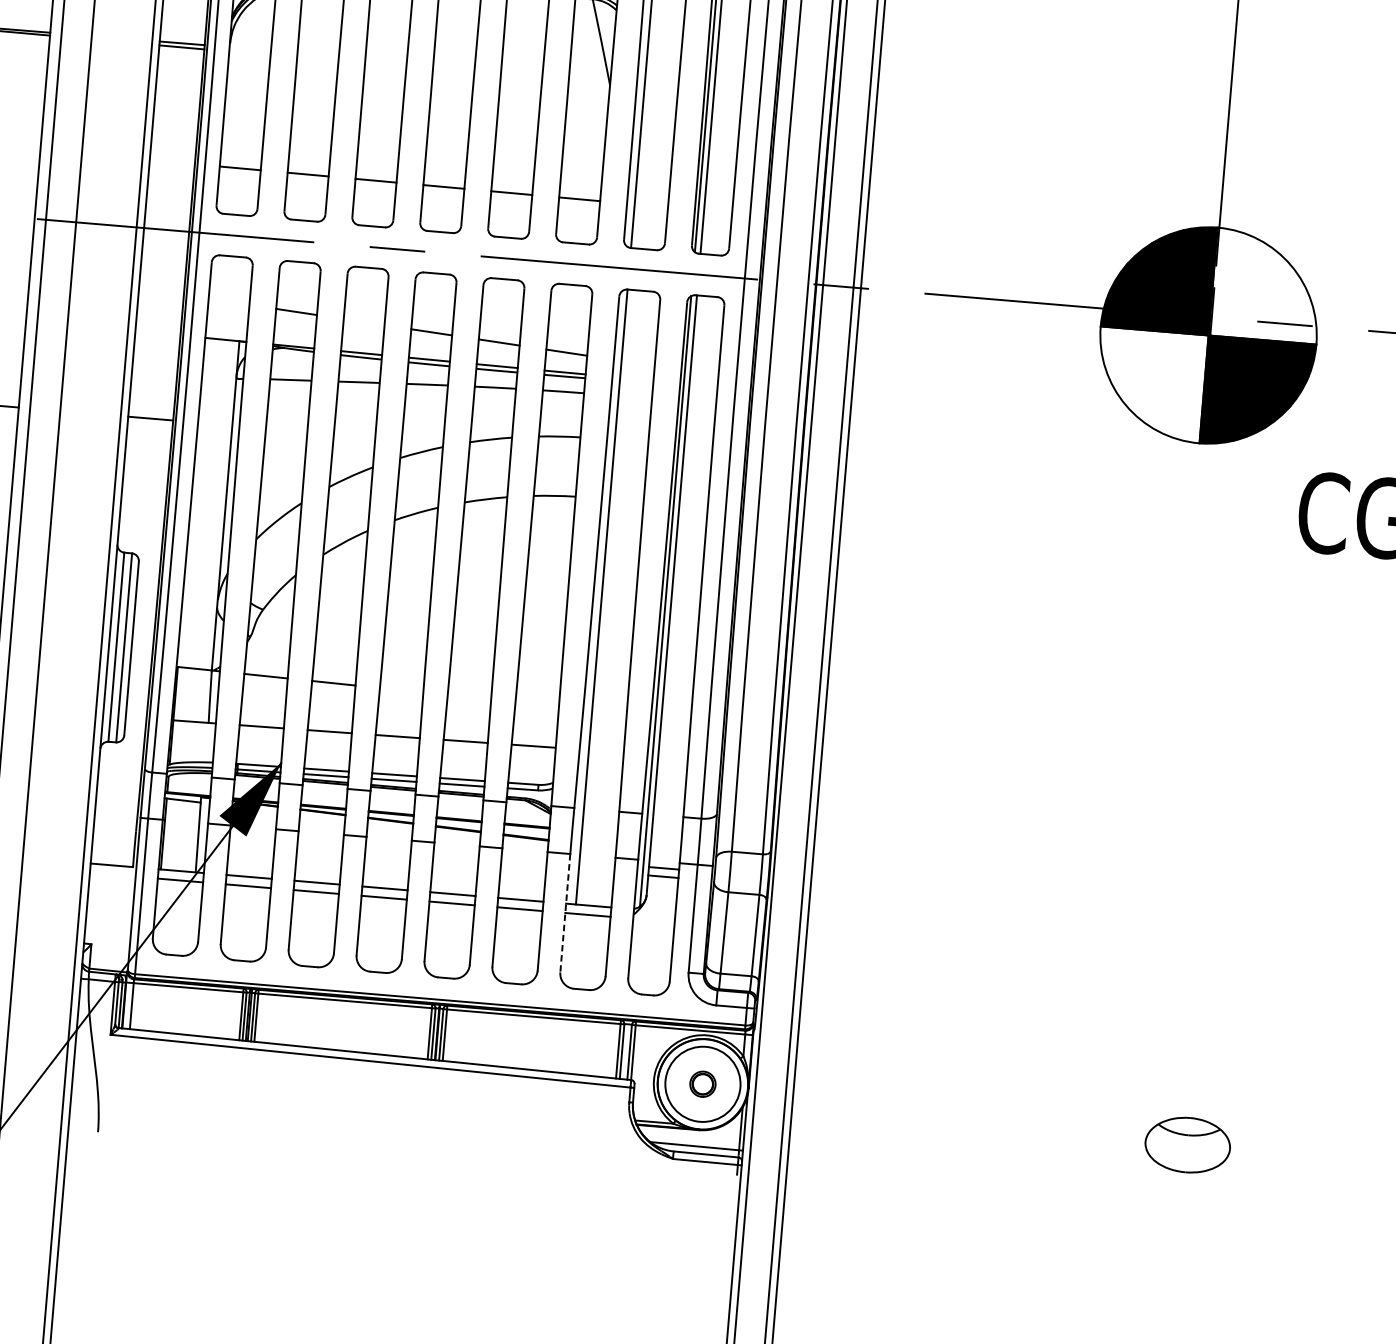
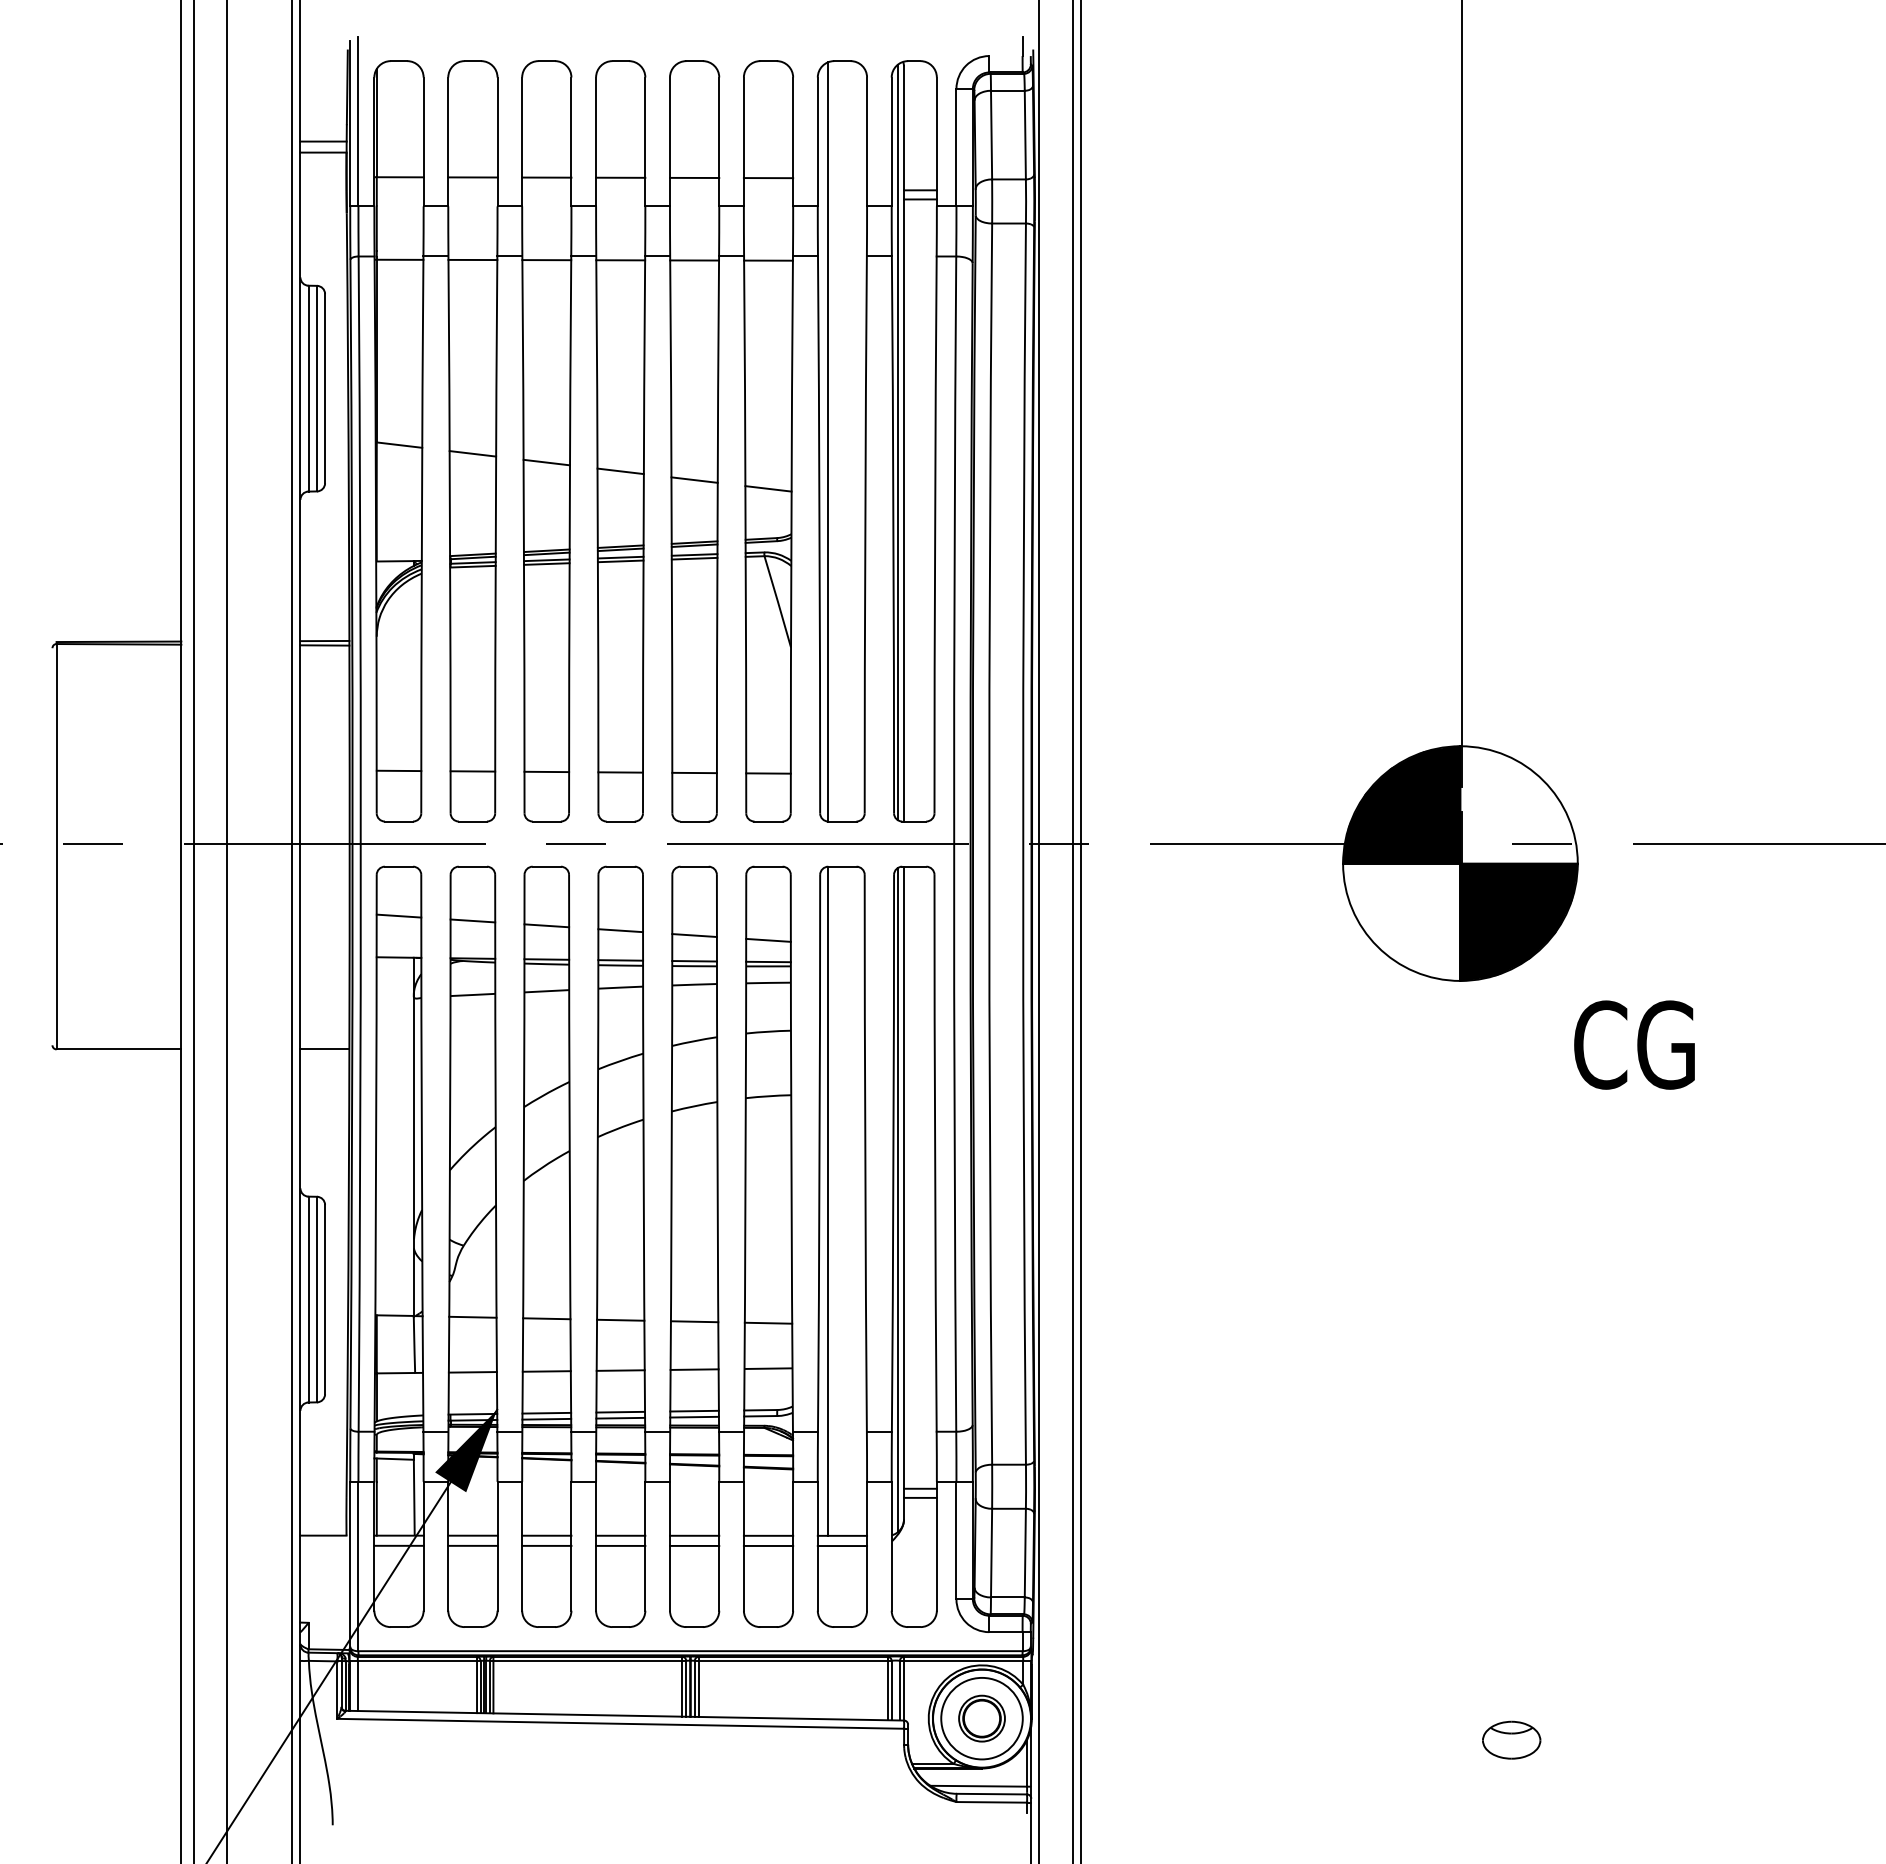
line: (228, 301) -> (398, 915), added
line: (363, 321) -> (546, 925), added
line: (401, 689) -> (620, 1319), added
line: (469, 697) -> (694, 1321), added
line: (537, 703) -> (768, 1322), added
line: (565, 913) -> (817, 1546), dashed -> solid
part: (702, 1084) -> (981, 1718), size x1.67
part: (1187, 1144) -> (1511, 1739), size x0.62

